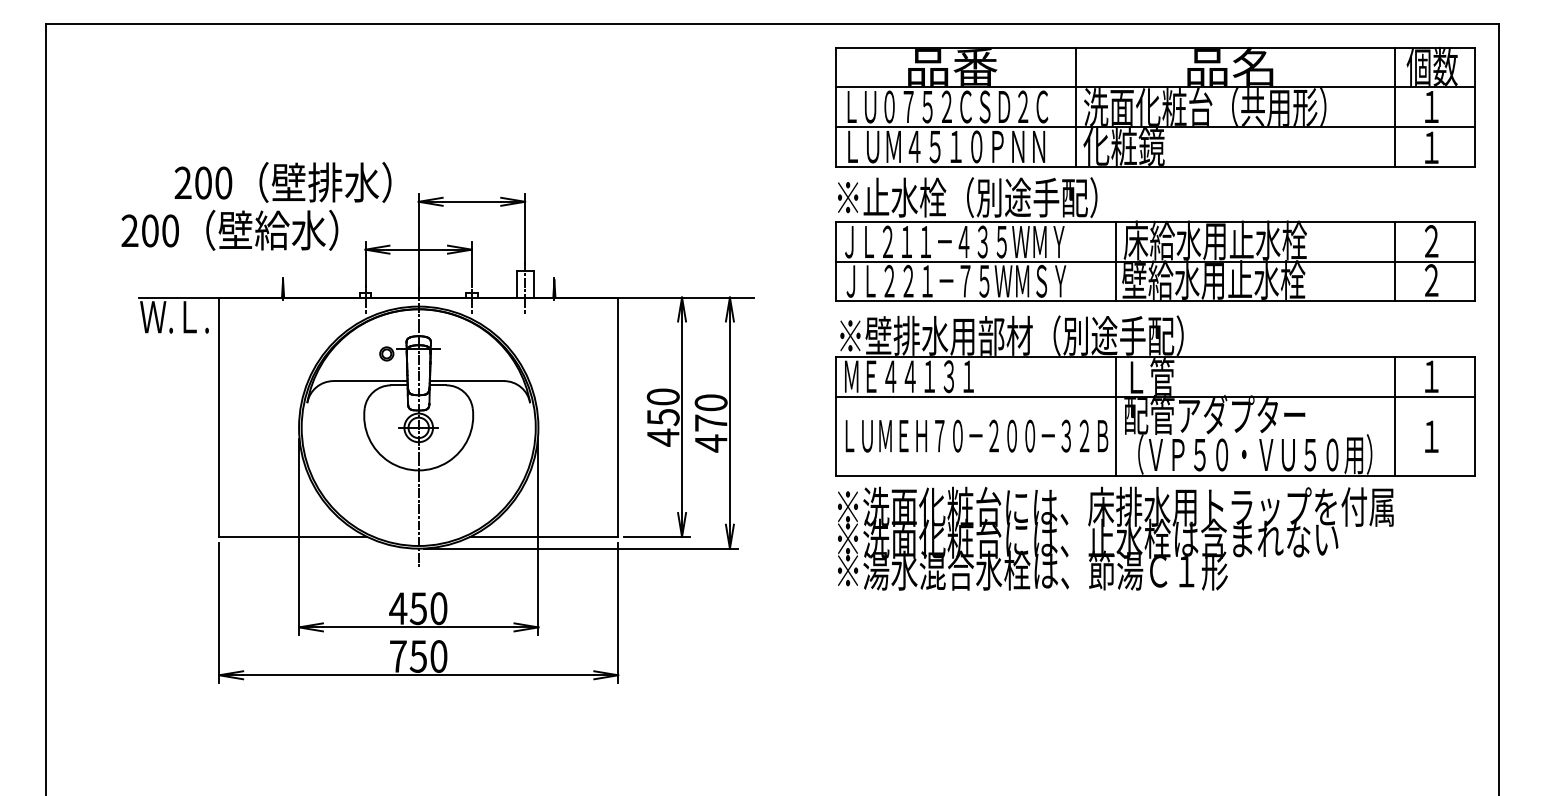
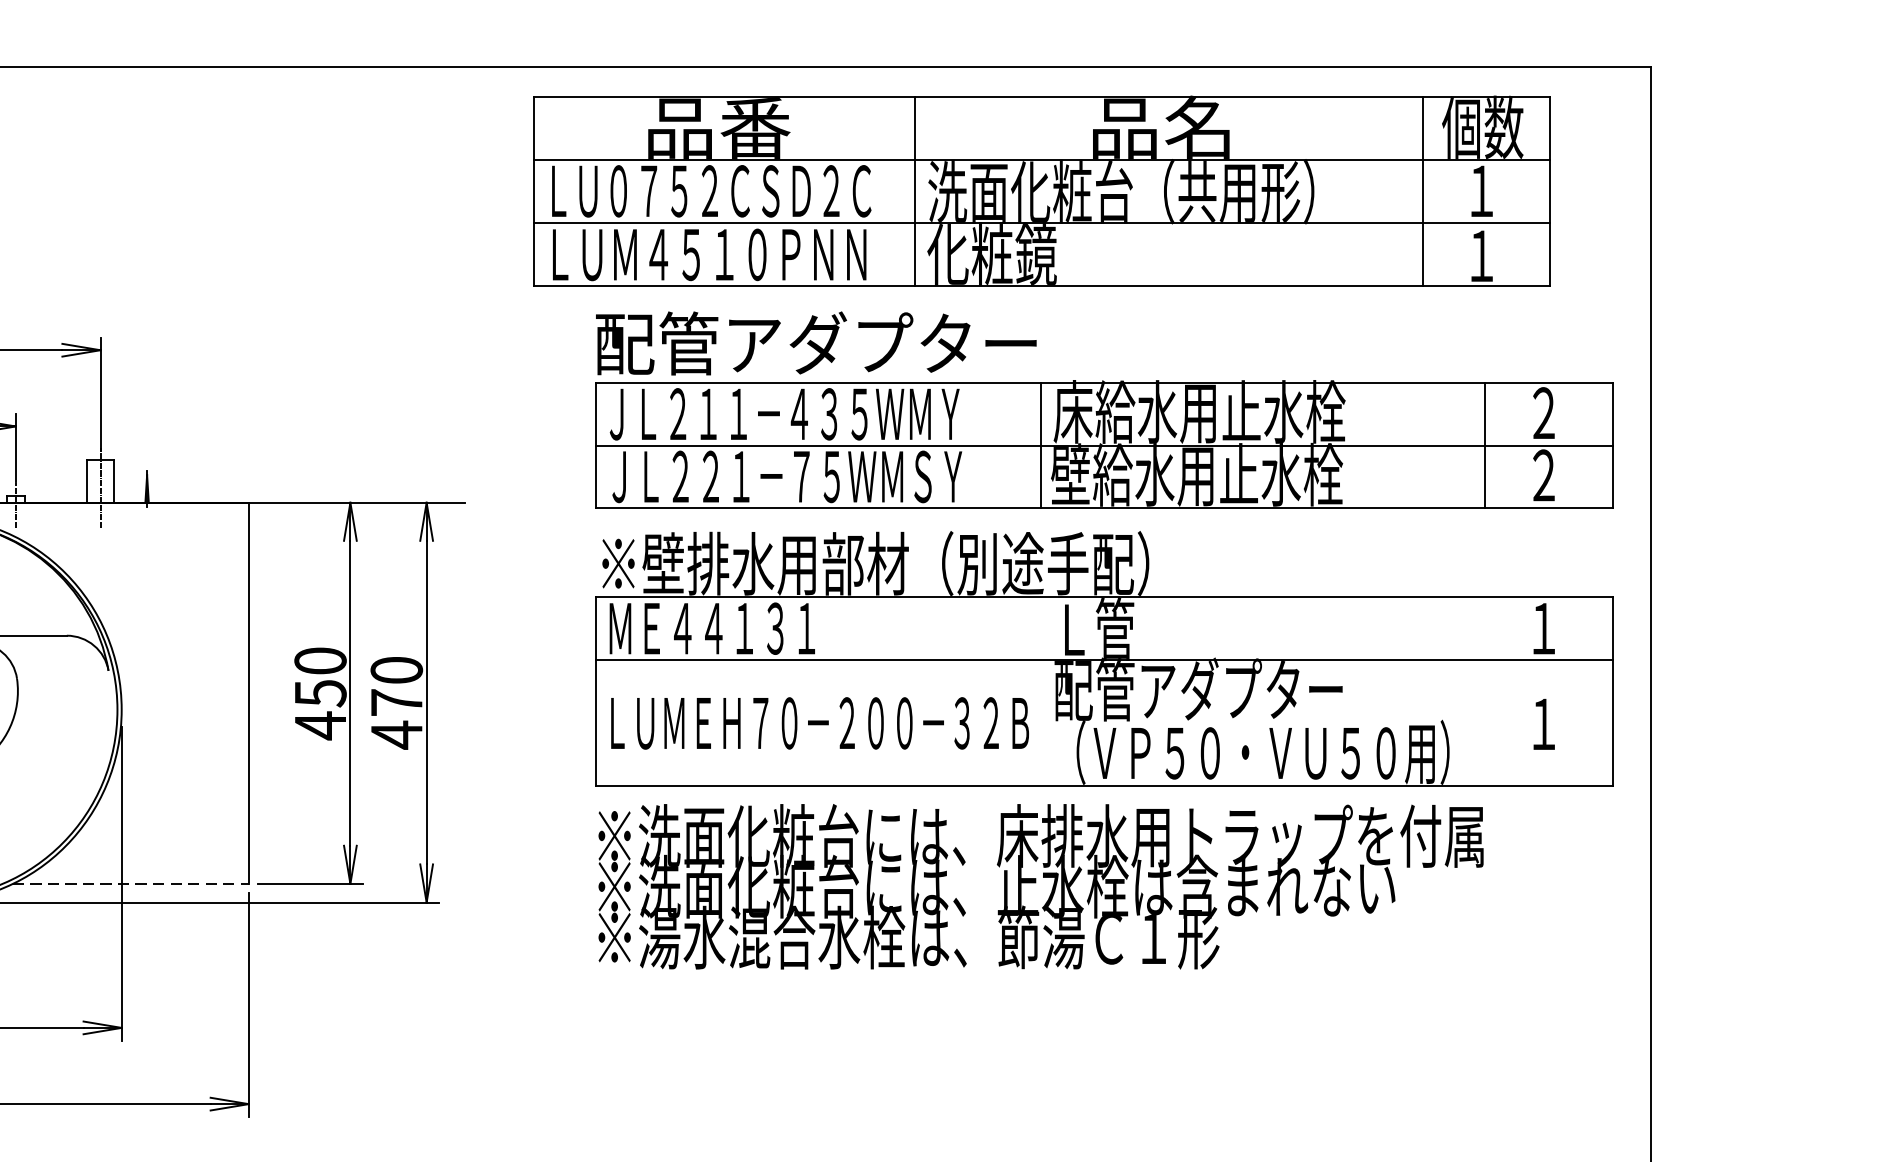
part: (1155, 107) -> (1042, 192), moved
text: (974, 197) -> (816, 343), ※止水栓（別途手配） -> 配管アダプター
line: (1115, 416) -> (1040, 692), removed
line: (1394, 416) -> (1484, 692), removed
line: (544, 536) -> (131, 883), solid -> dashed

